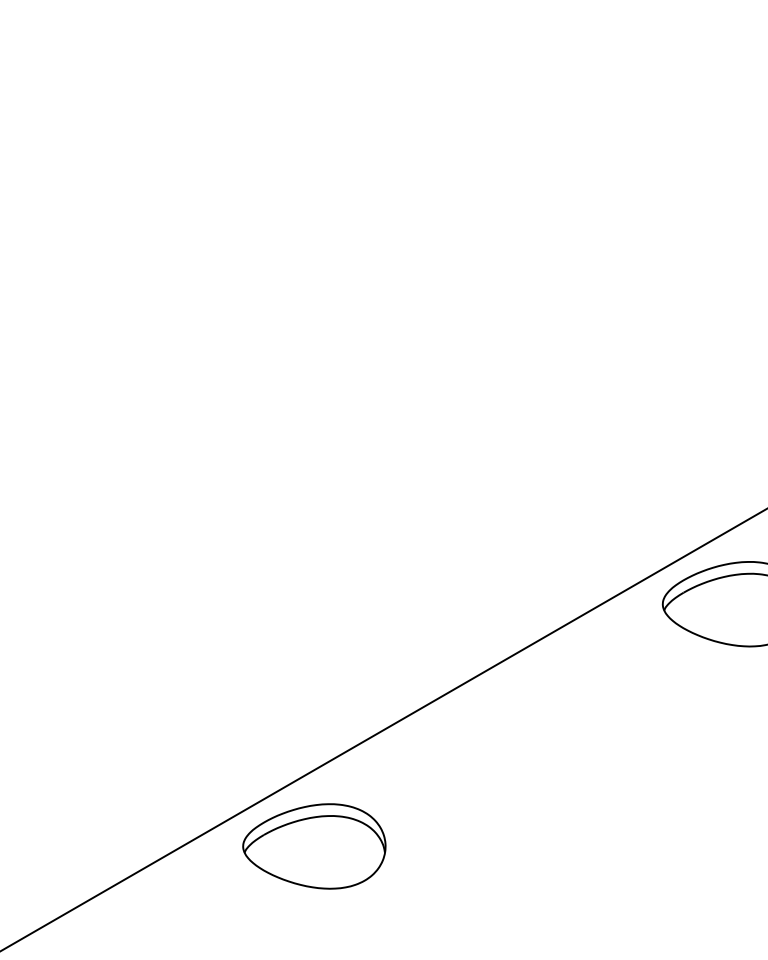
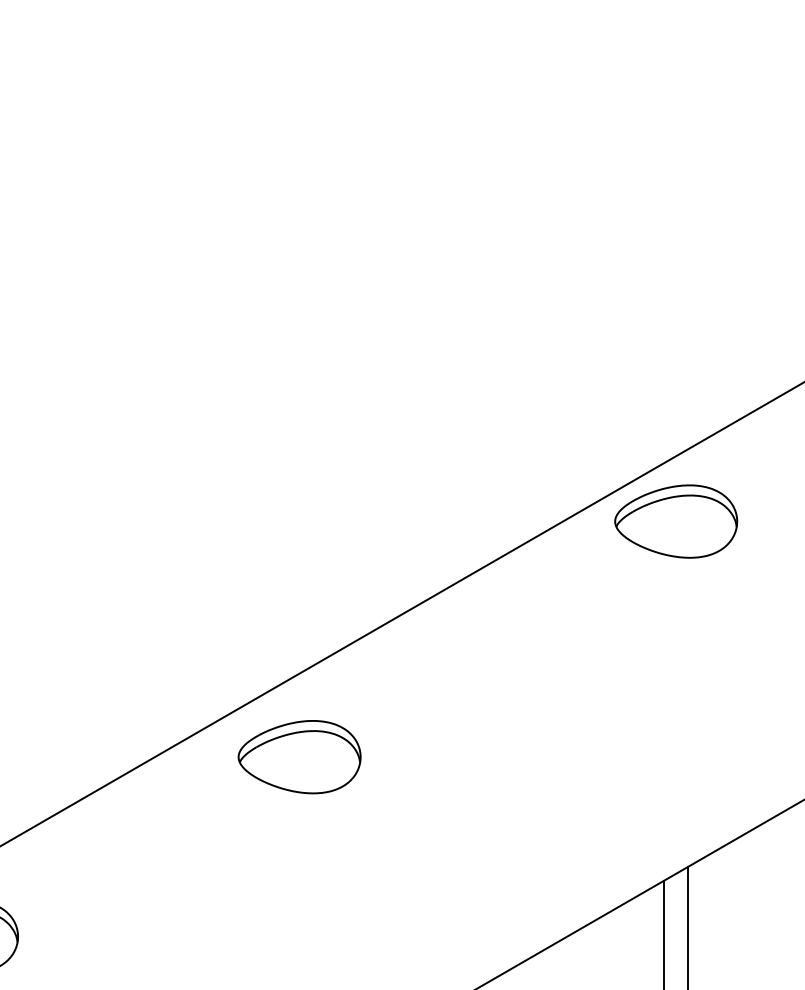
part: (314, 846) -> (299, 757), moved

